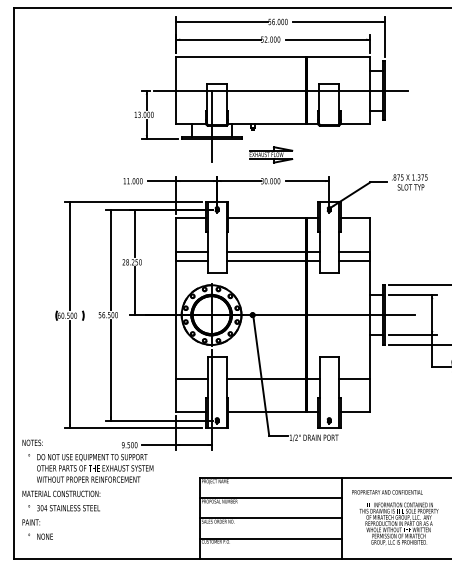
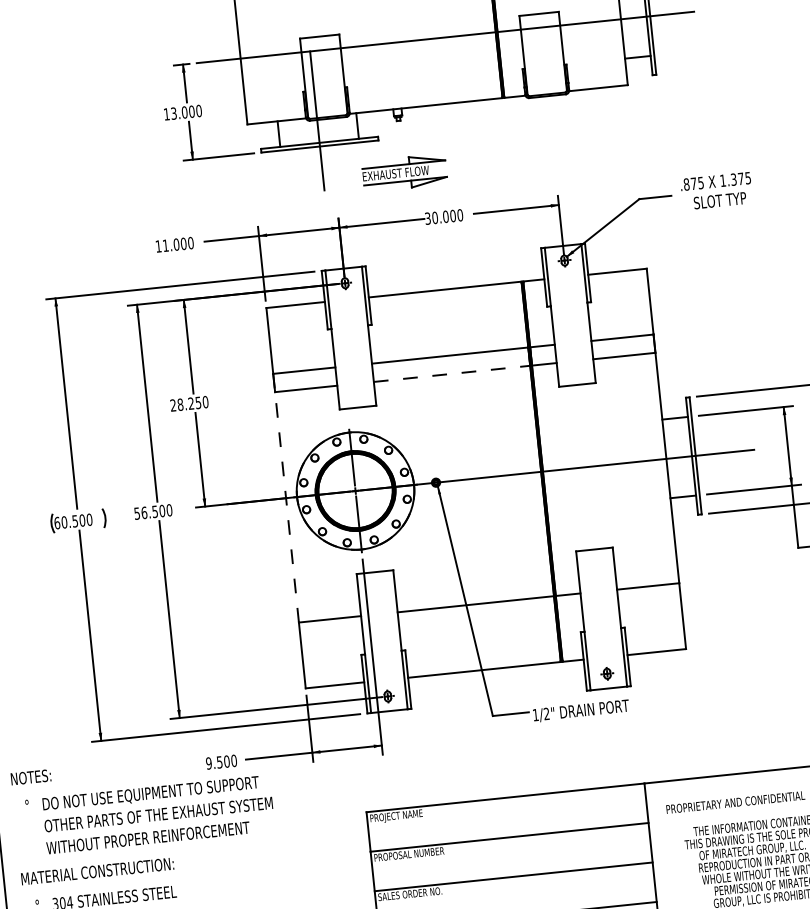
part: (271, 154) -> (405, 172), moved
line: (266, 260) -> (451, 372), solid -> dashed
line: (176, 315) -> (286, 498), solid -> dashed

